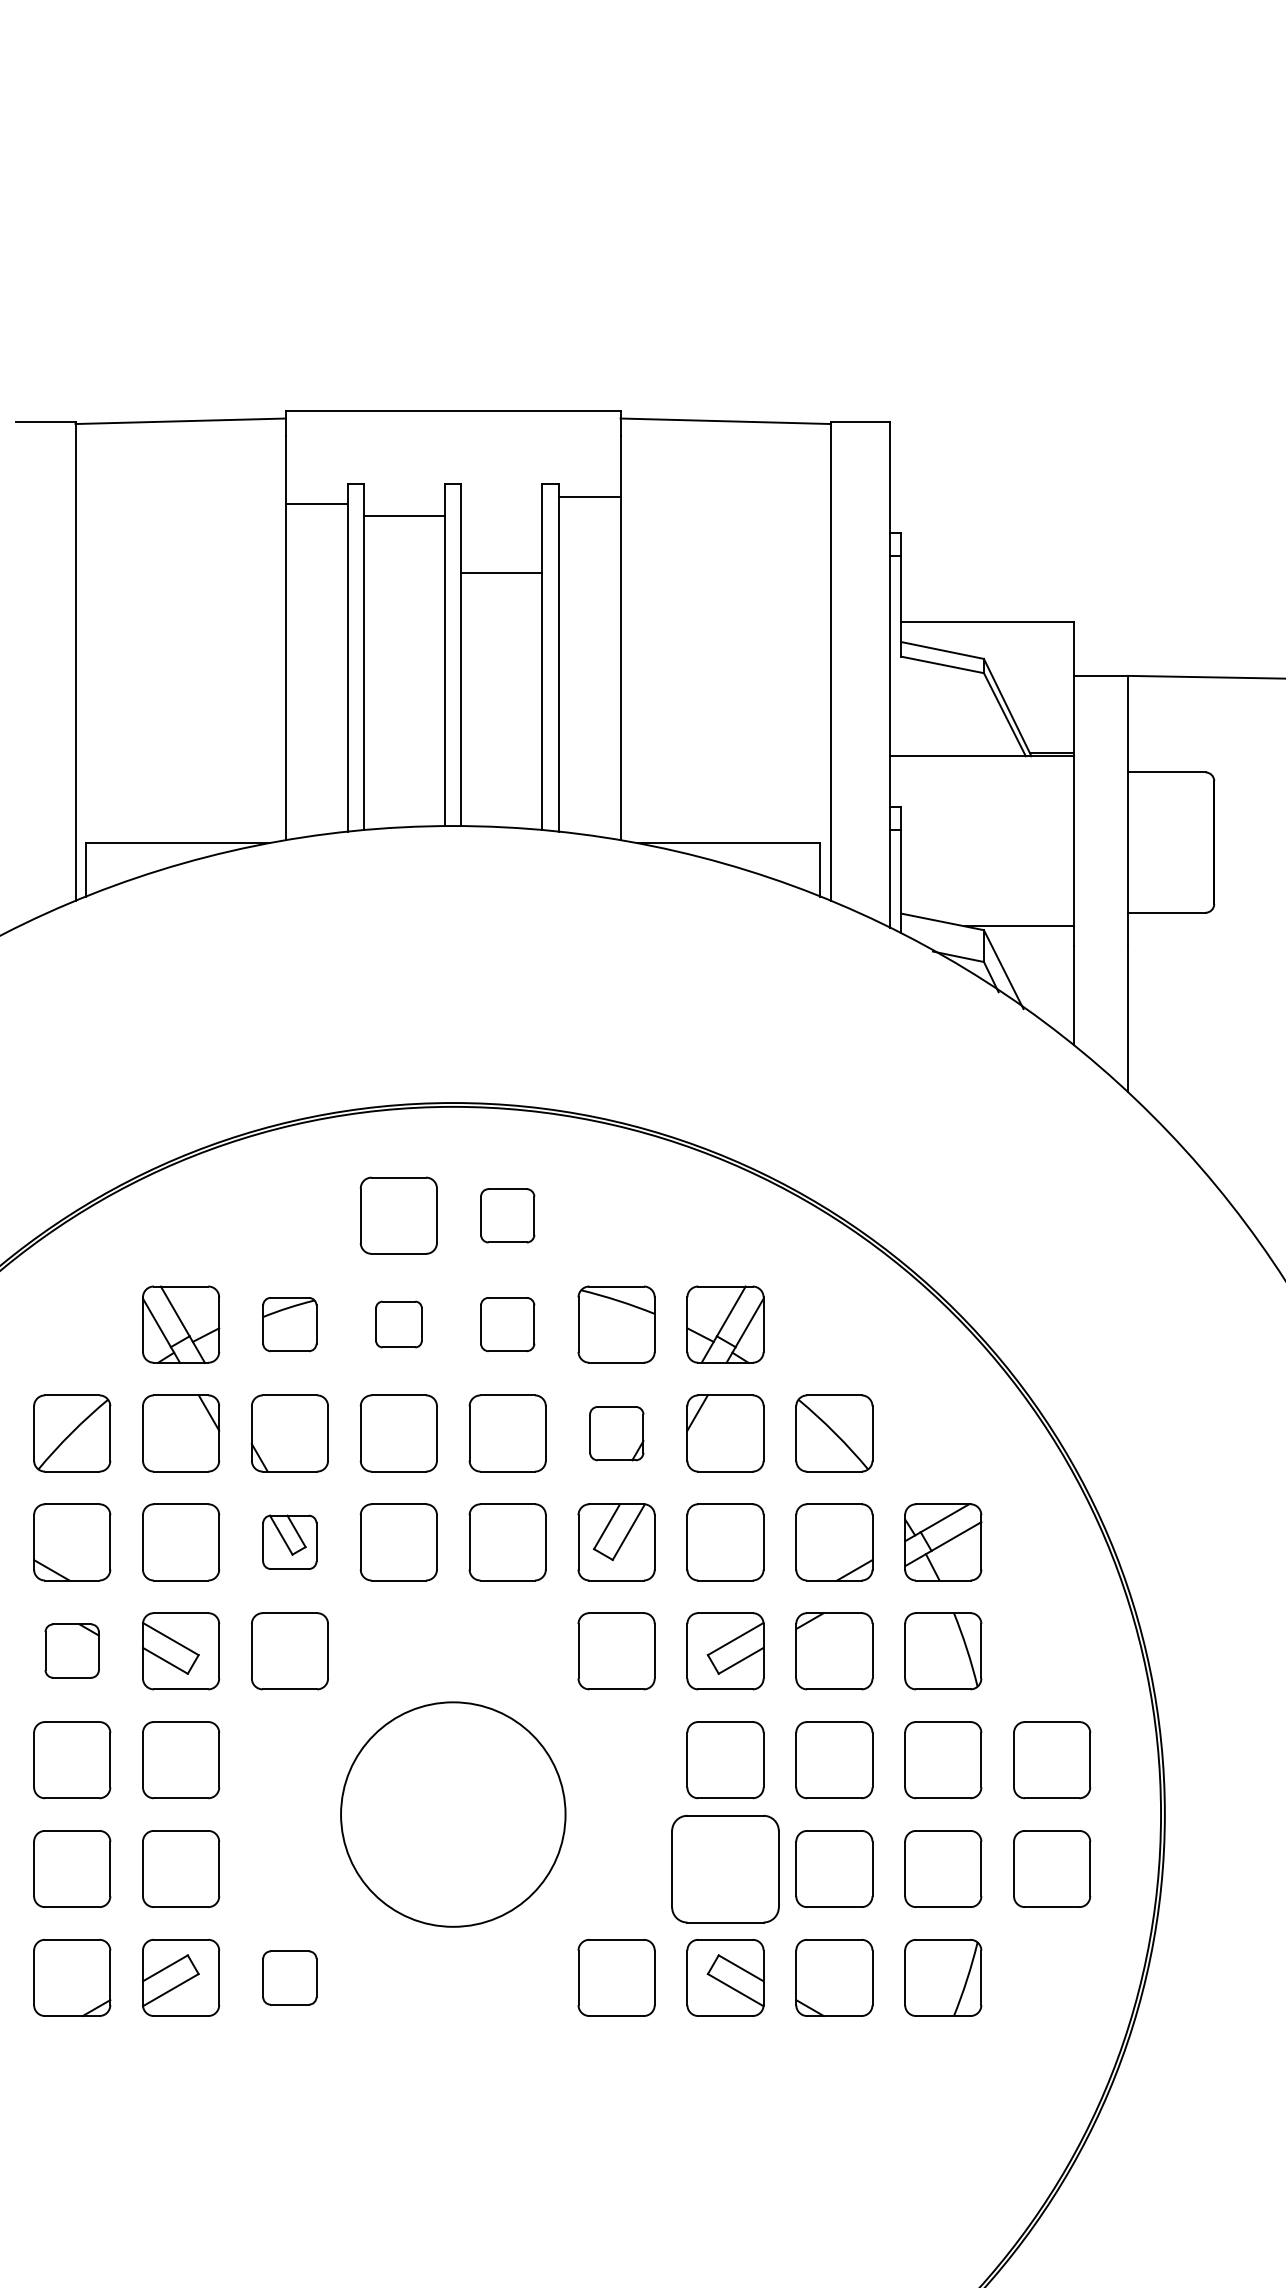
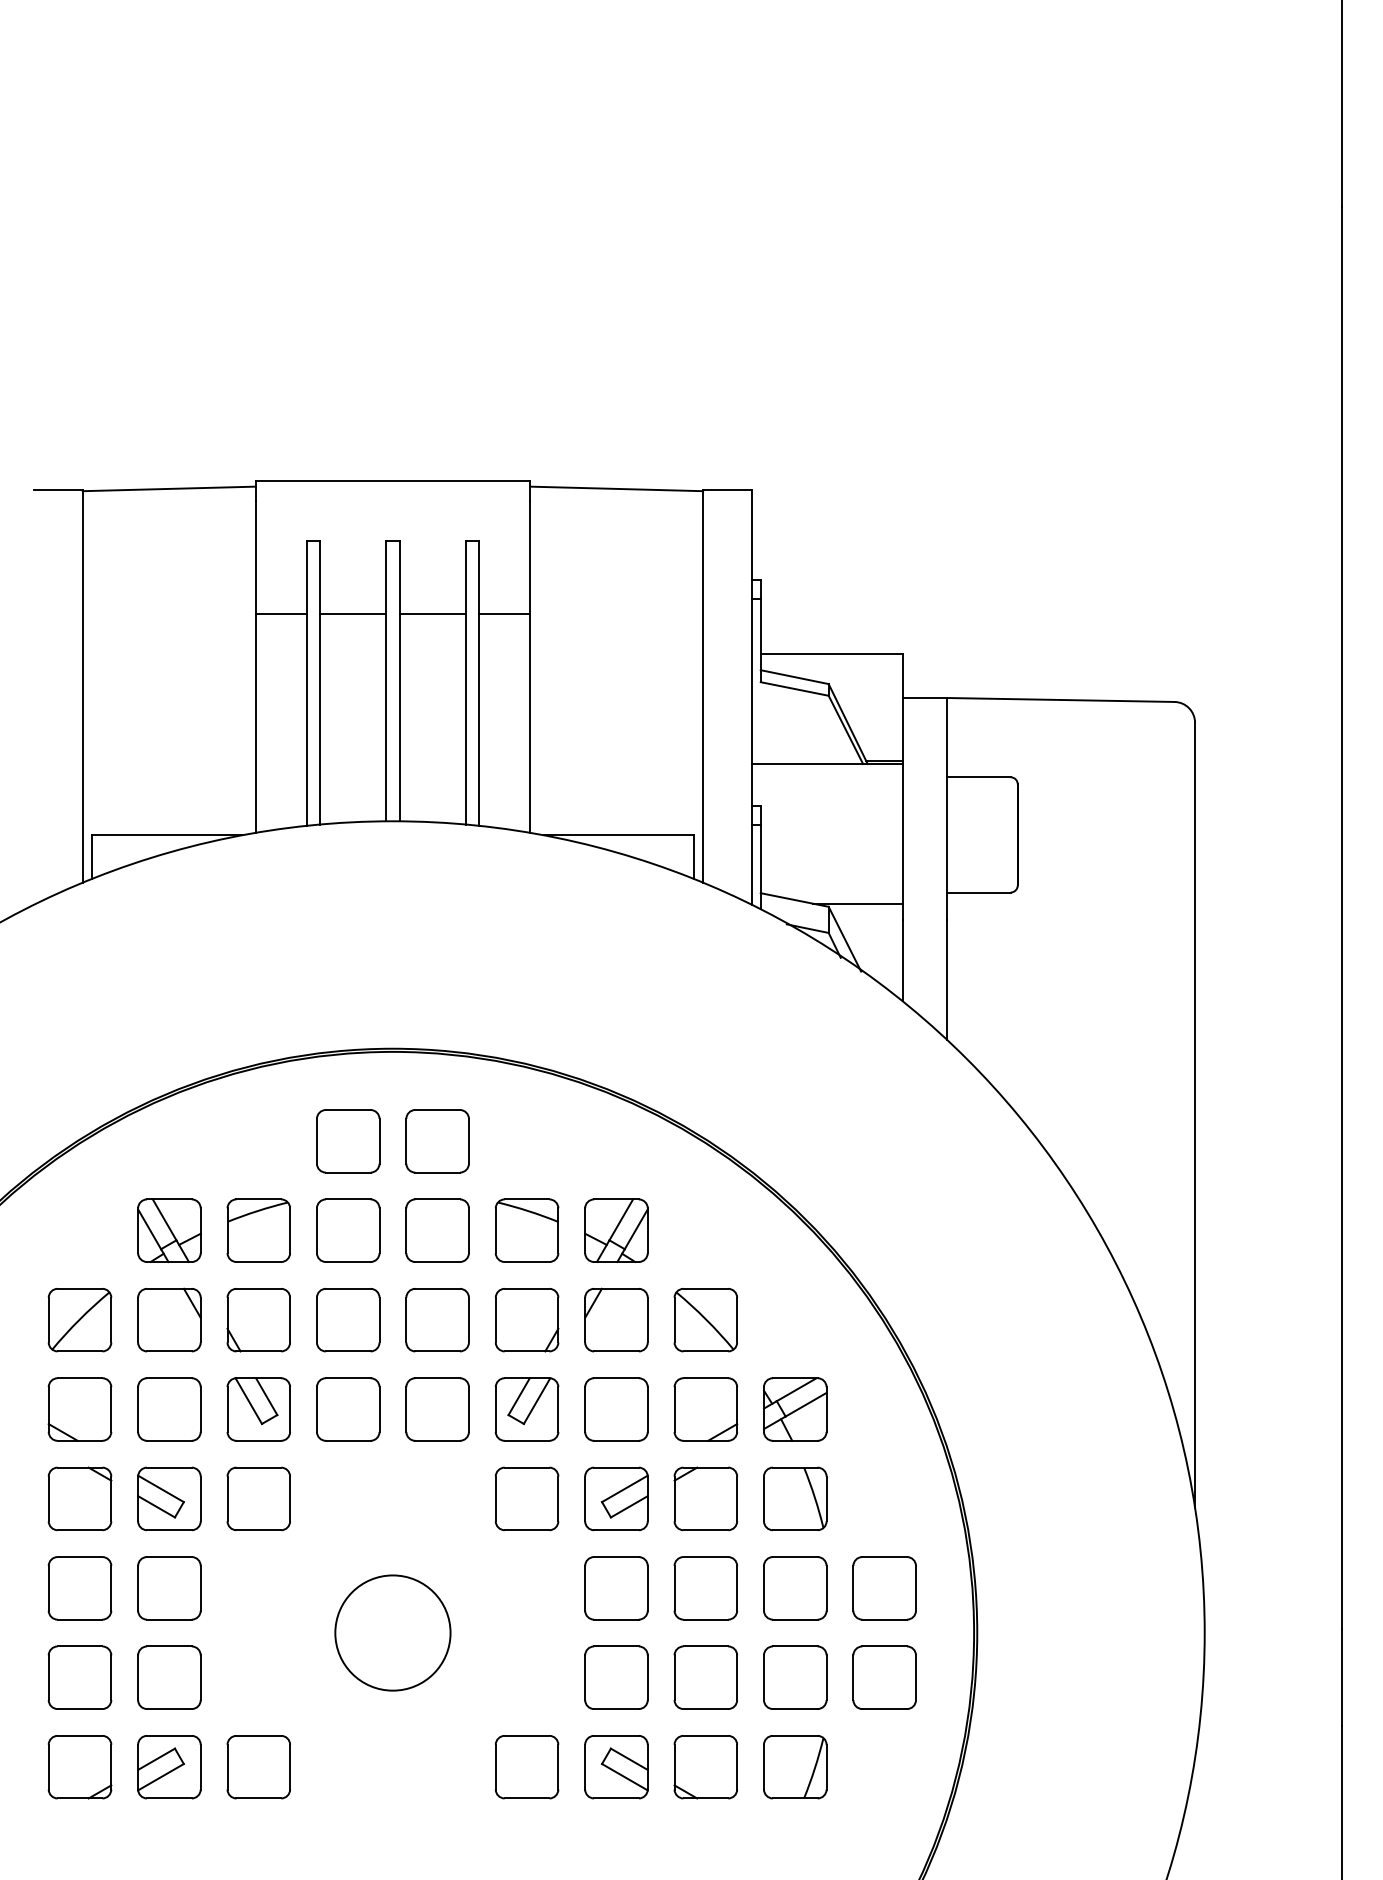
line: (589, 496) -> (504, 613), moved
line: (316, 503) -> (280, 613), moved
line: (404, 515) -> (352, 613), moved
part: (507, 1215) -> (437, 1141), size x1.43
part: (289, 1324) -> (258, 1230), size x1.43
part: (399, 1324) -> (348, 1230), size x1.67
part: (507, 1324) -> (437, 1230), size x1.43
part: (617, 1433) -> (527, 1320), size x1.43
part: (289, 1542) -> (258, 1409), size x1.43
part: (71, 1650) -> (79, 1498), size x1.43
circle: (452, 1813) -> (392, 1632), size x0.62
part: (725, 1868) -> (616, 1677), size x0.71
part: (289, 1978) -> (258, 1767), size x1.43

